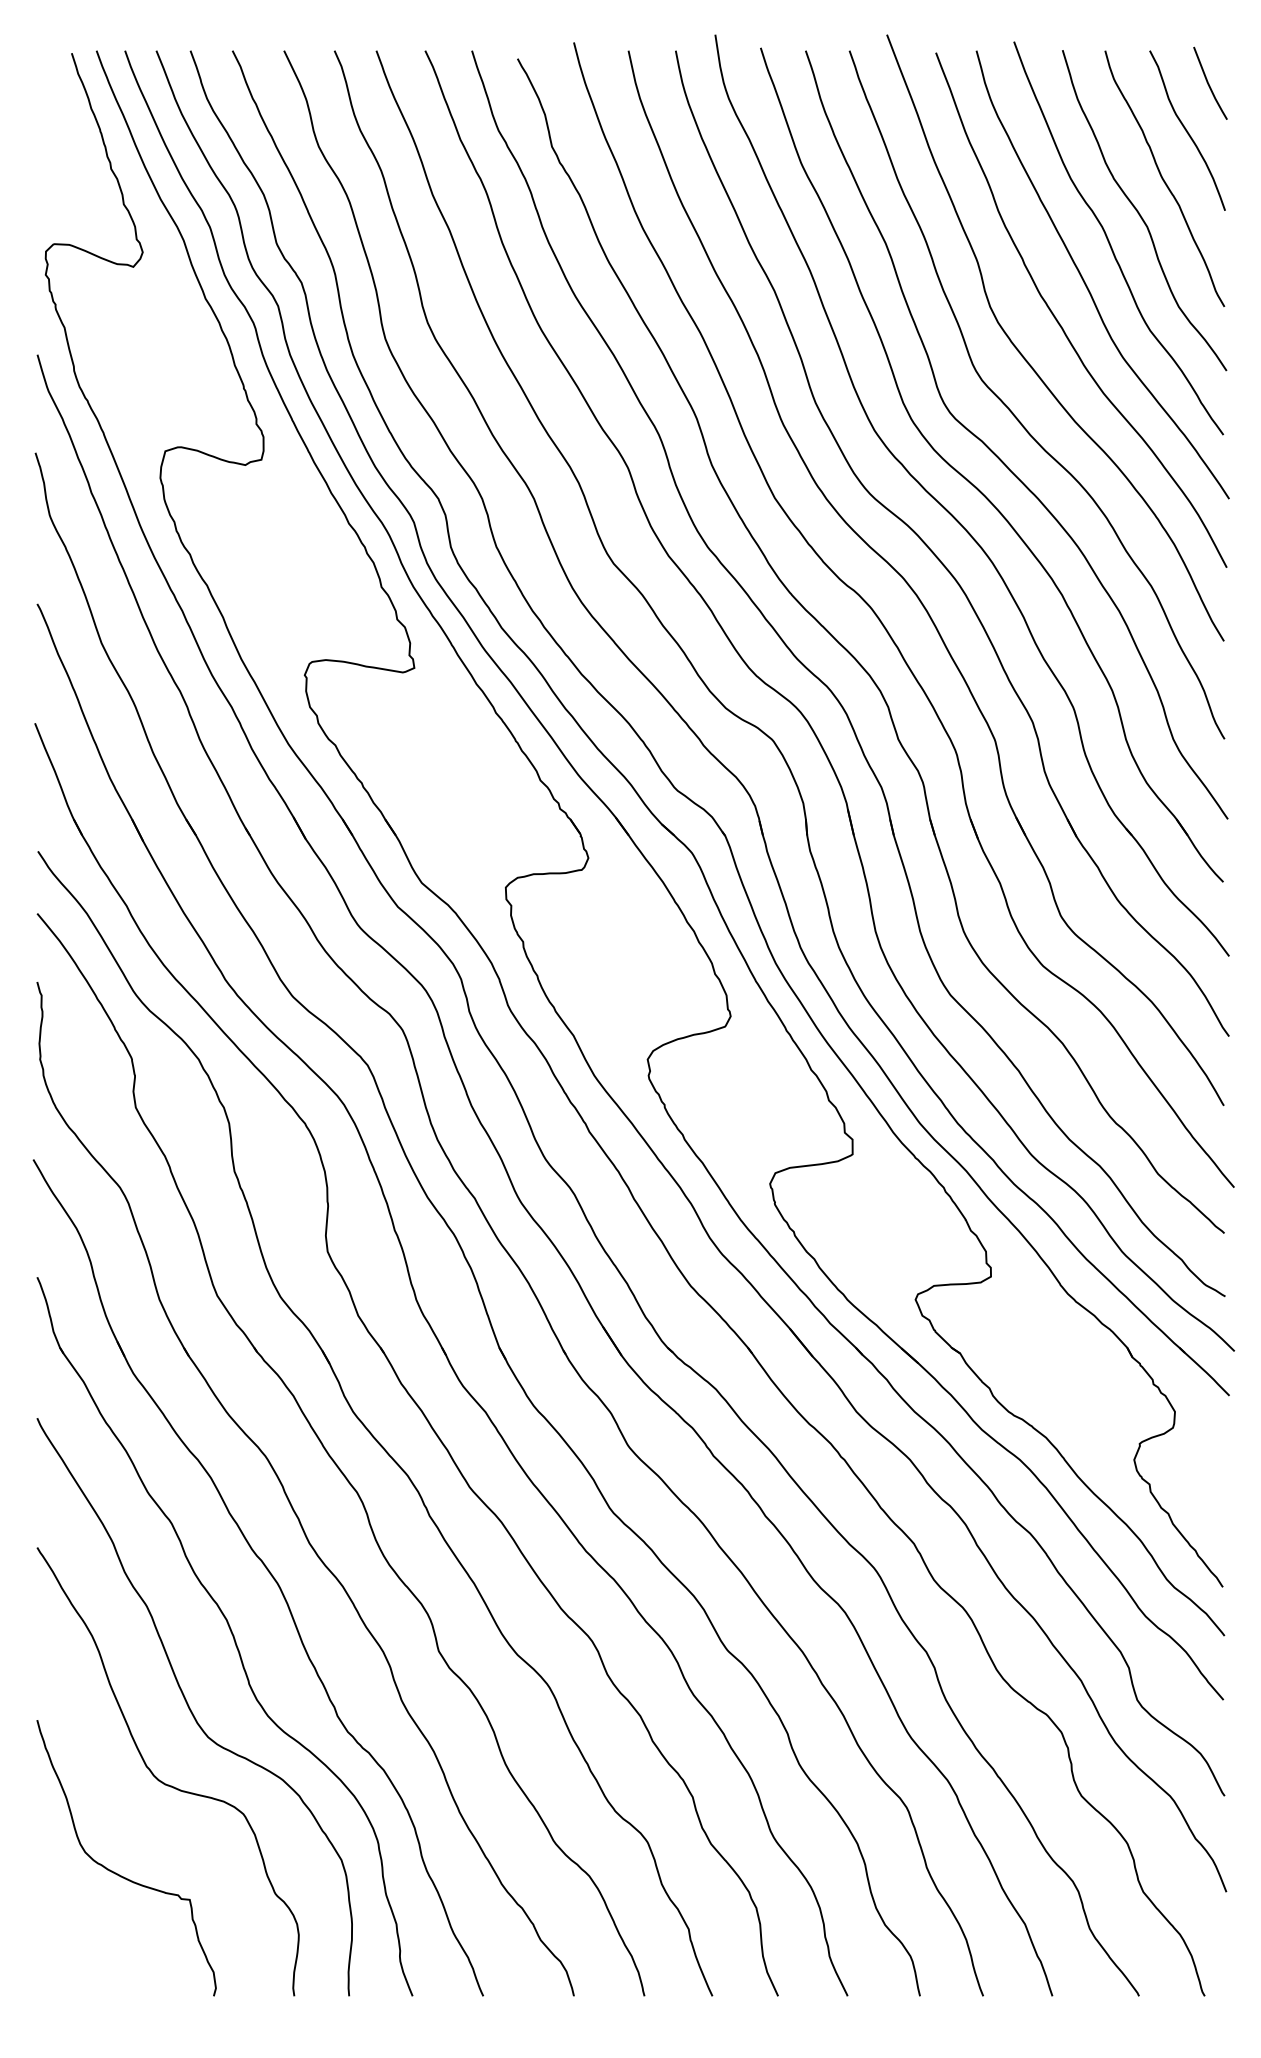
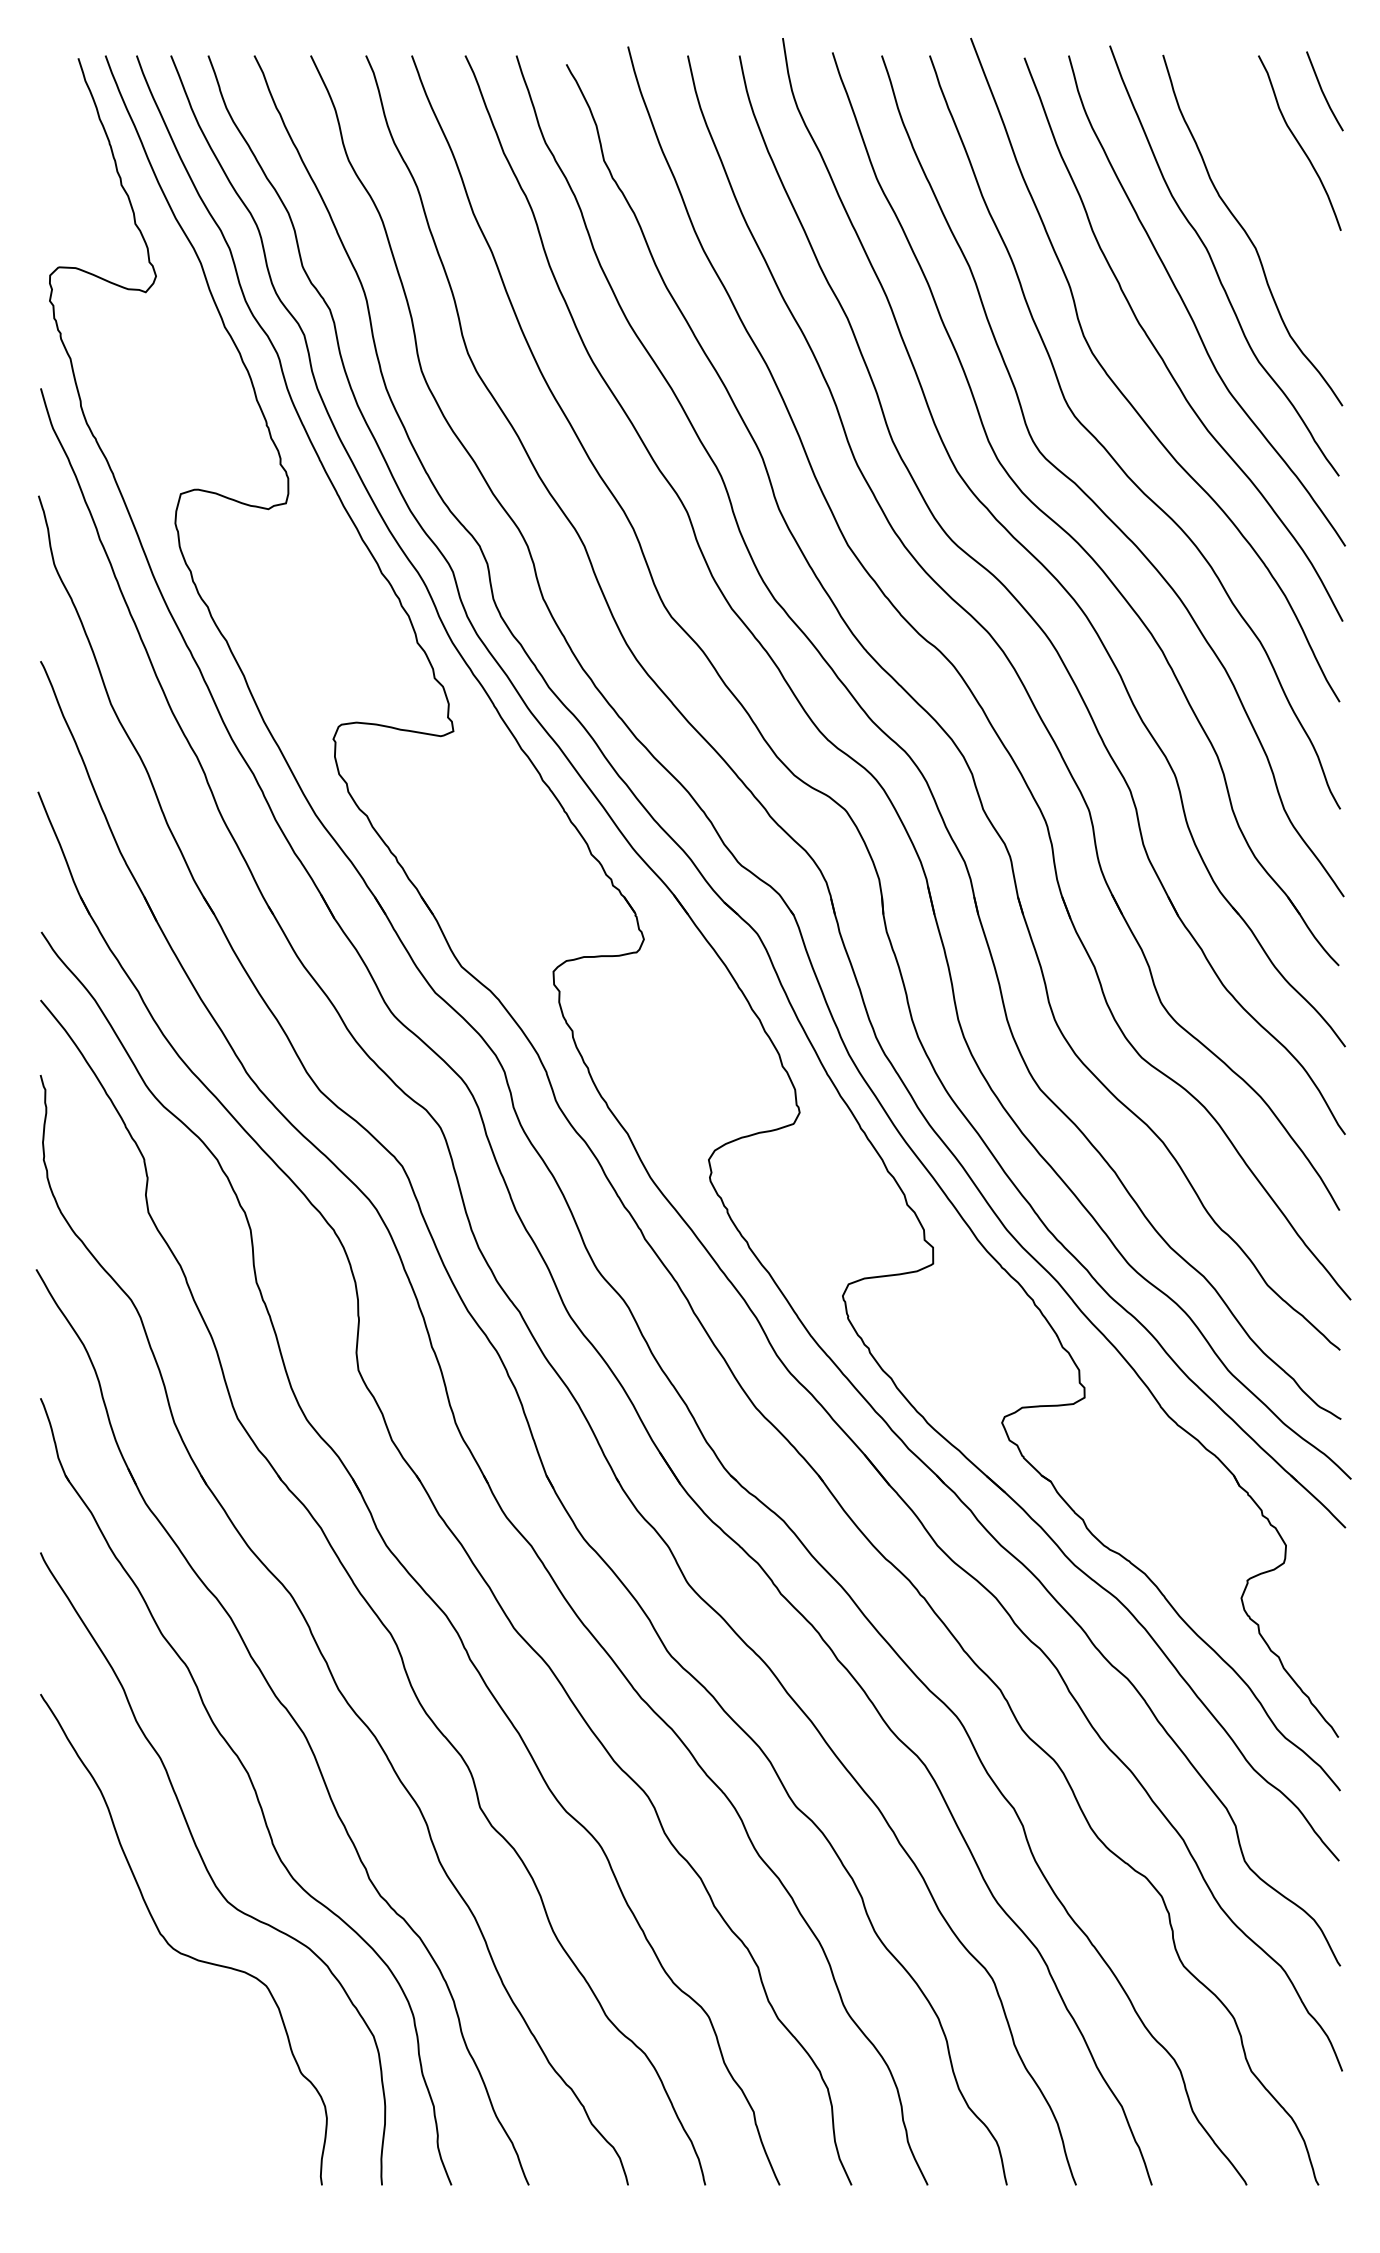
curve: (1163, 178) -> (1273, 195), removed
curve: (118, 1873) -> (129, 2051), removed

